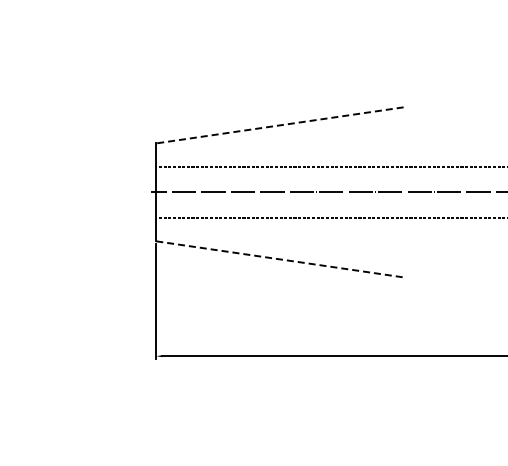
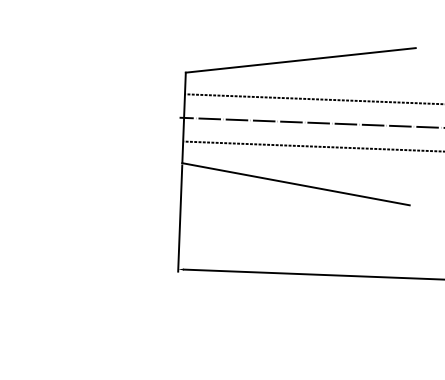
line: (279, 125) -> (300, 60), dashed -> solid
line: (279, 259) -> (295, 184), dashed -> solid

